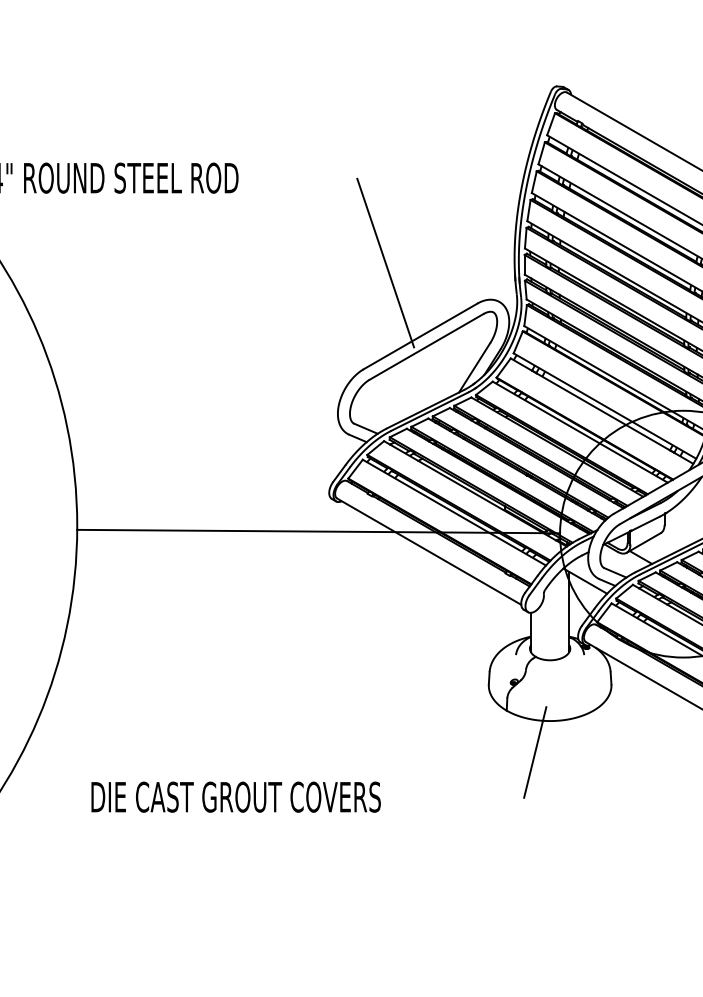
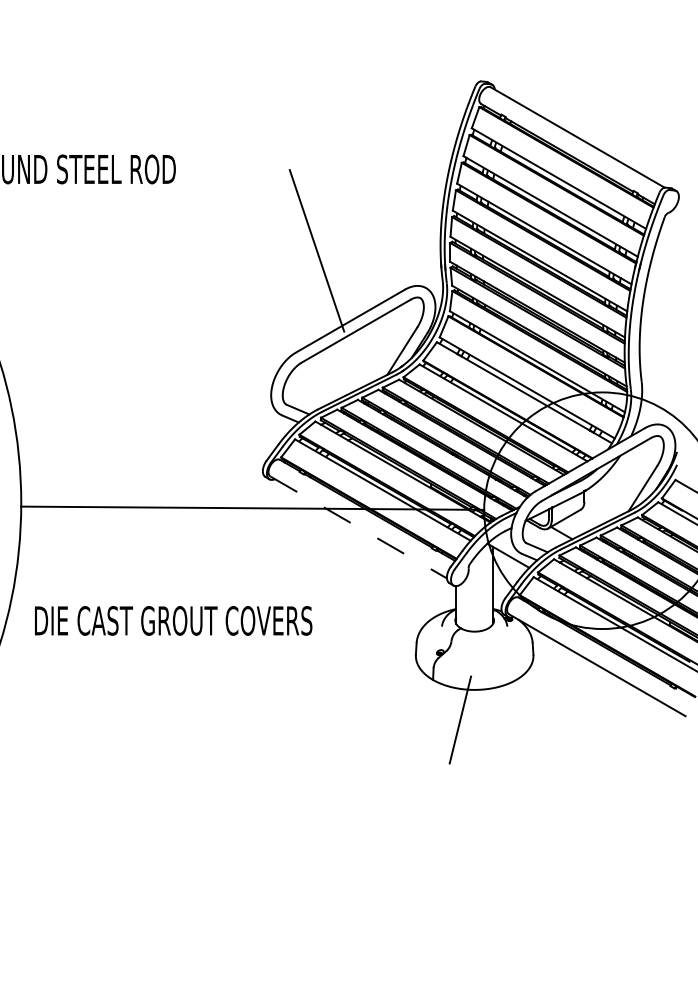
line: (428, 551) -> (358, 527), solid -> dashed
text: (236, 796) -> (173, 620), moved

